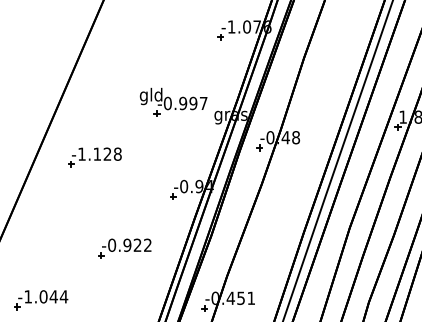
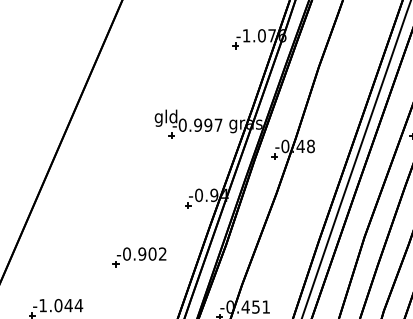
part: (173, 101) -> (188, 123), moved
part: (94, 157) -> (109, 166), removed
text: (137, 244) -> (152, 253), -0.922 -> -0.902

